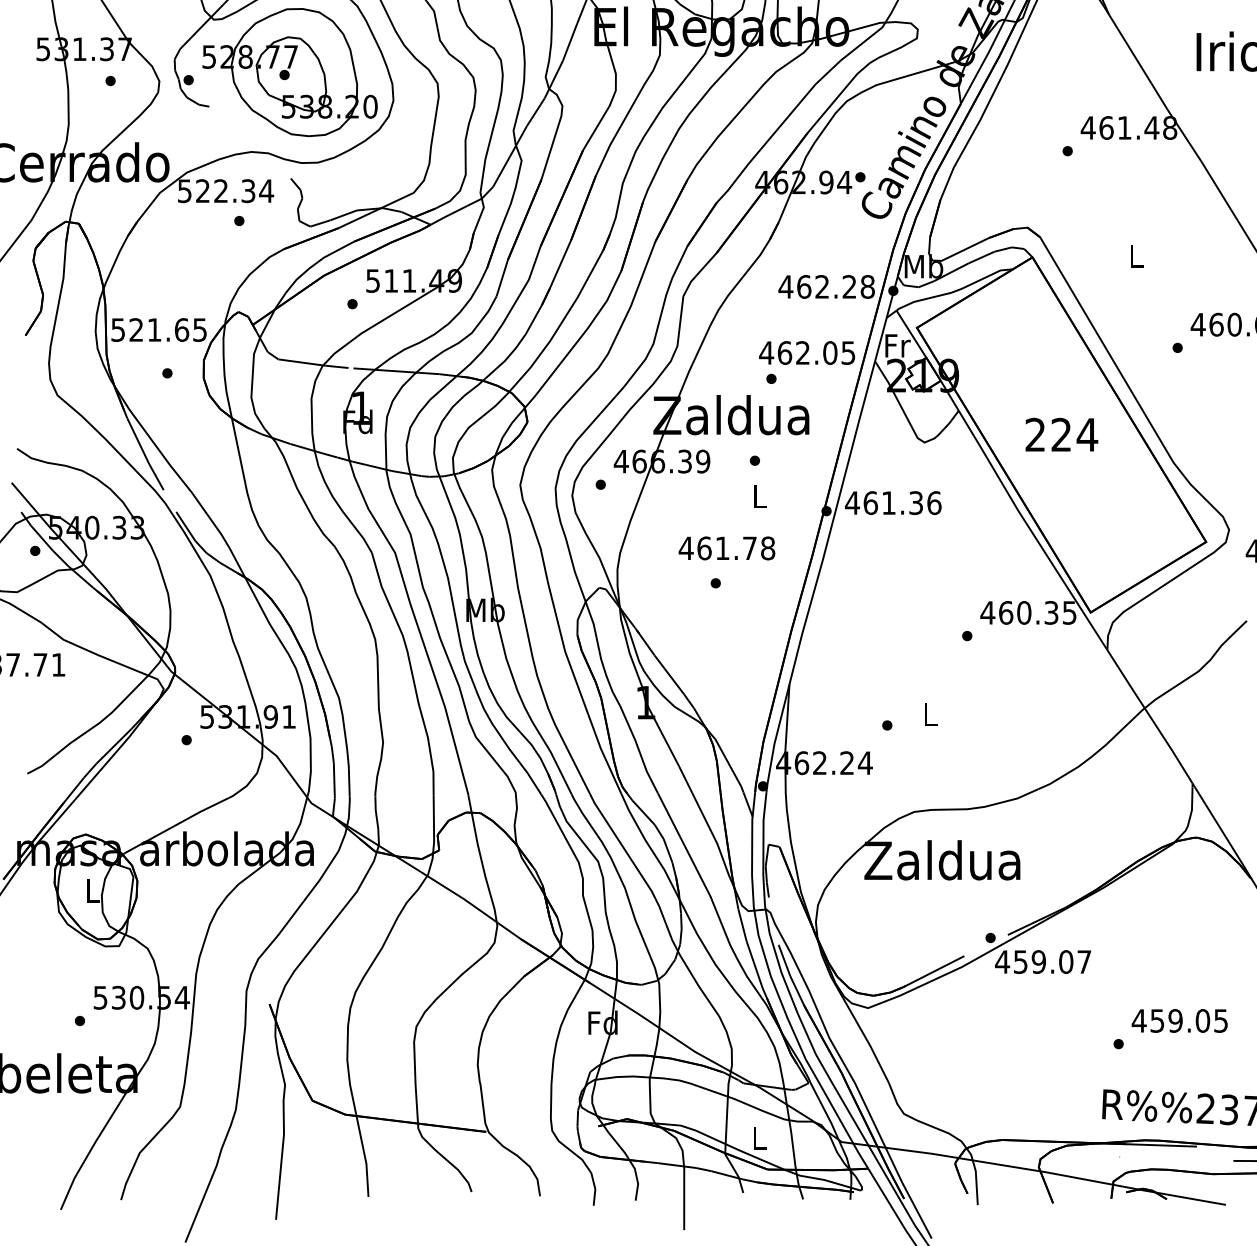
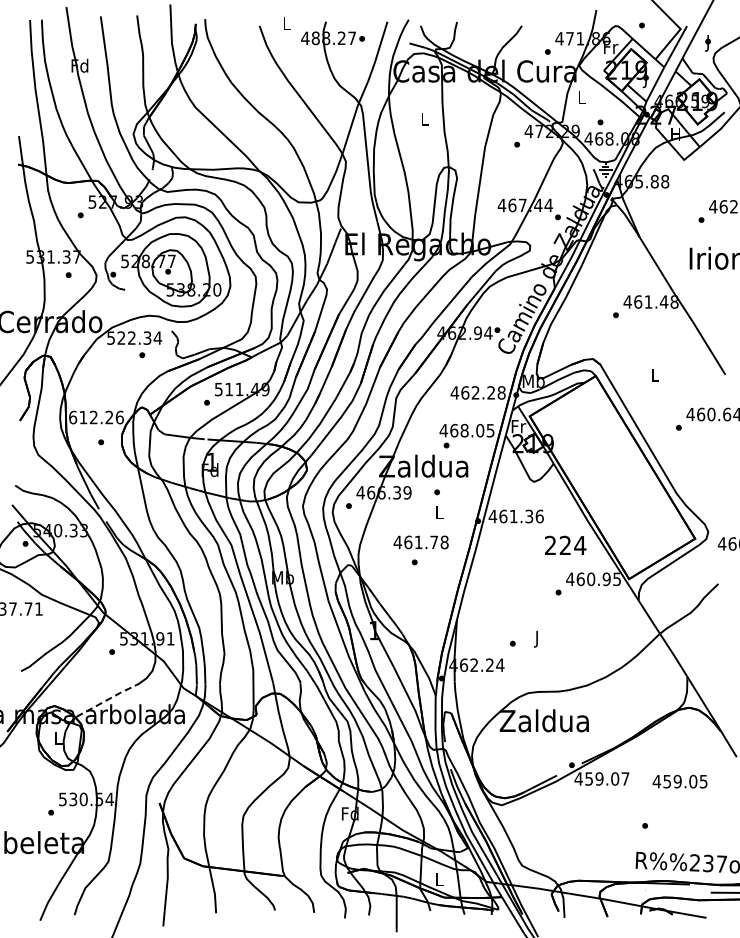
text: (159, 329) -> (96, 417), 521.65 -> 612.26
text: (802, 352) -> (464, 430), 462.05 -> 468.05
text: (1061, 433) -> (565, 544), moved
text: (1051, 611) -> (606, 578), 460.35 -> 460.95
text: (930, 716) -> (537, 638), L -> J
line: (178, 824) -> (107, 700), solid -> dashed
text: (1178, 1020) -> (679, 781), moved

